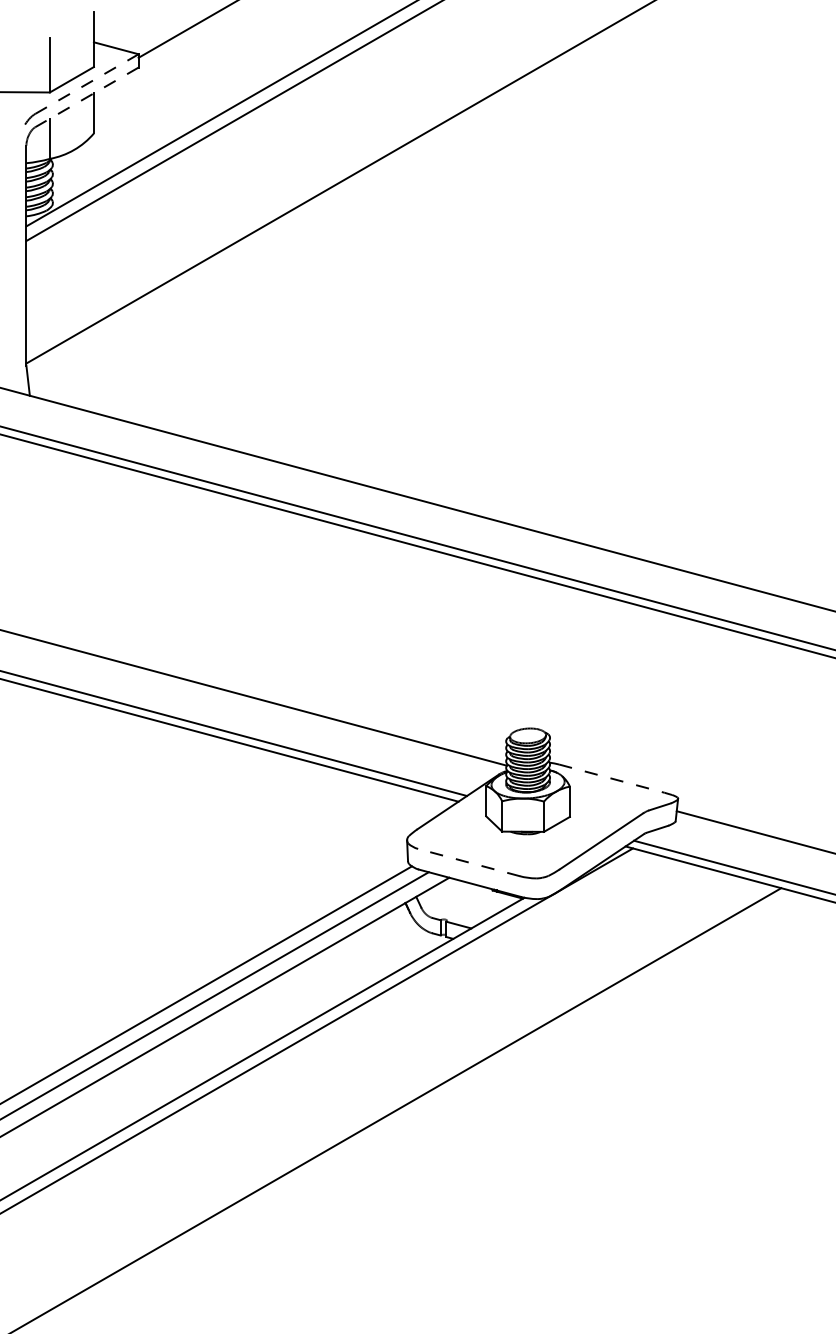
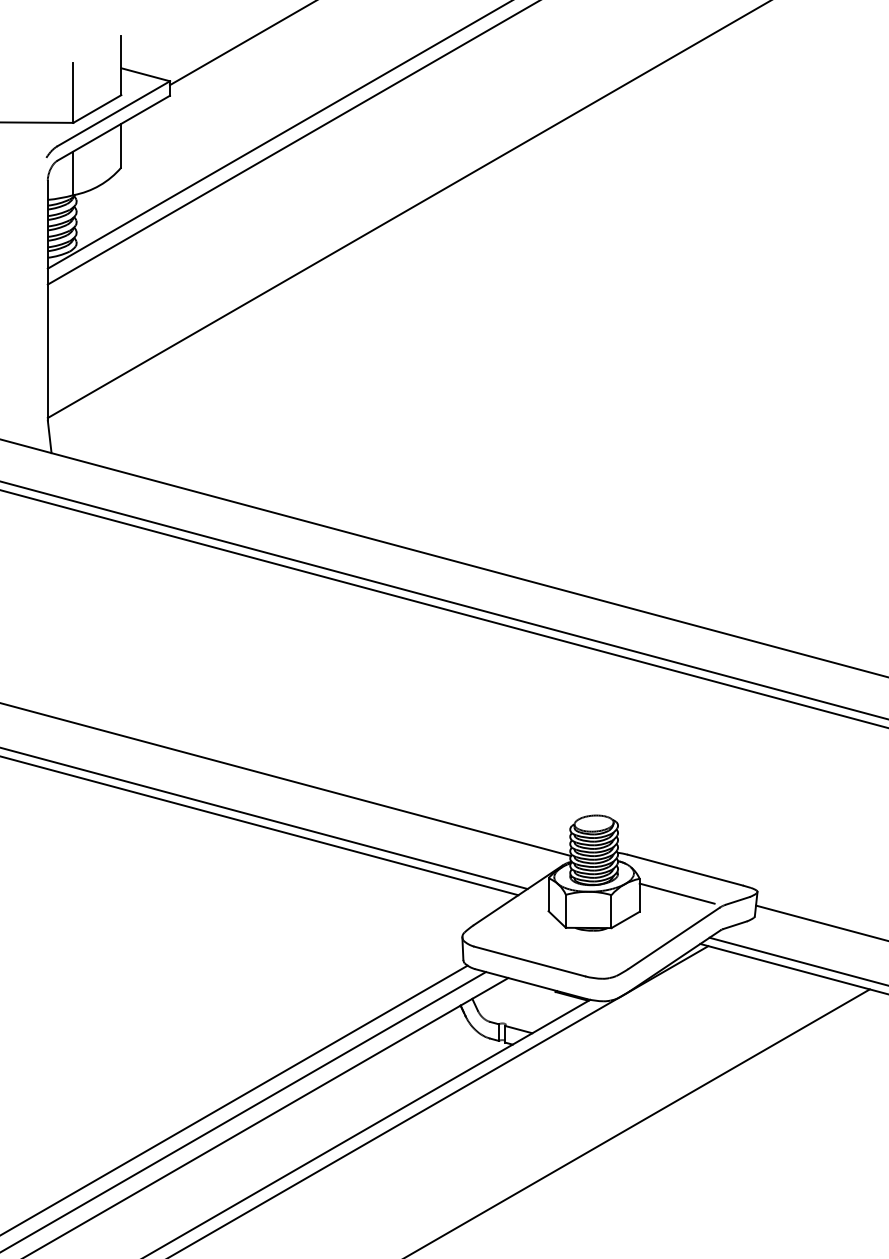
line: (87, 84) -> (114, 114), dashed -> solid
line: (87, 97) -> (114, 128), dashed -> solid
line: (611, 778) -> (684, 869), dashed -> solid
line: (603, 800) -> (676, 893), added
line: (468, 862) -> (529, 961), dashed -> solid

